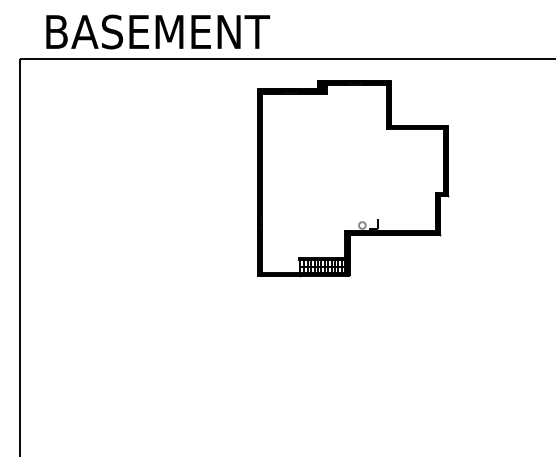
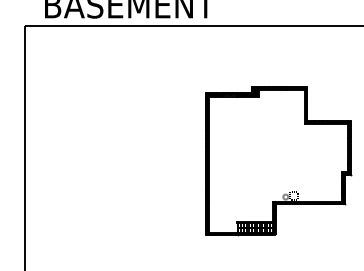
part: (353, 178) -> (279, 161), moved

